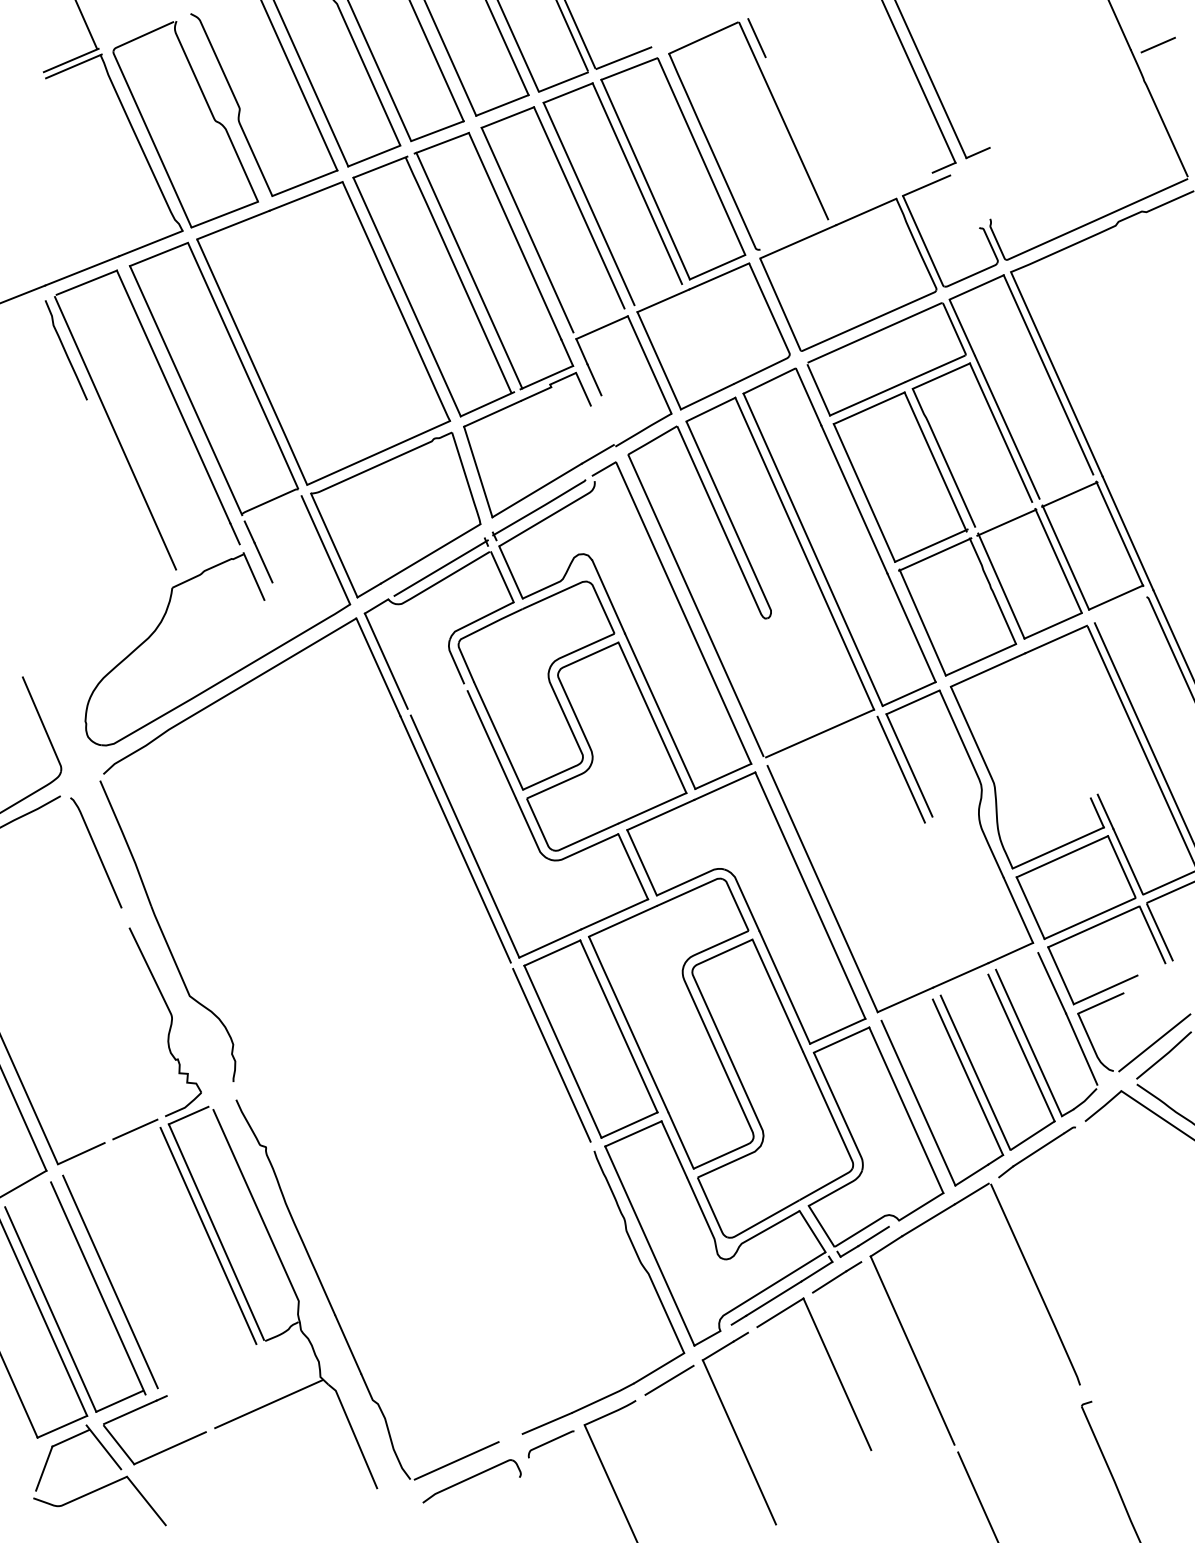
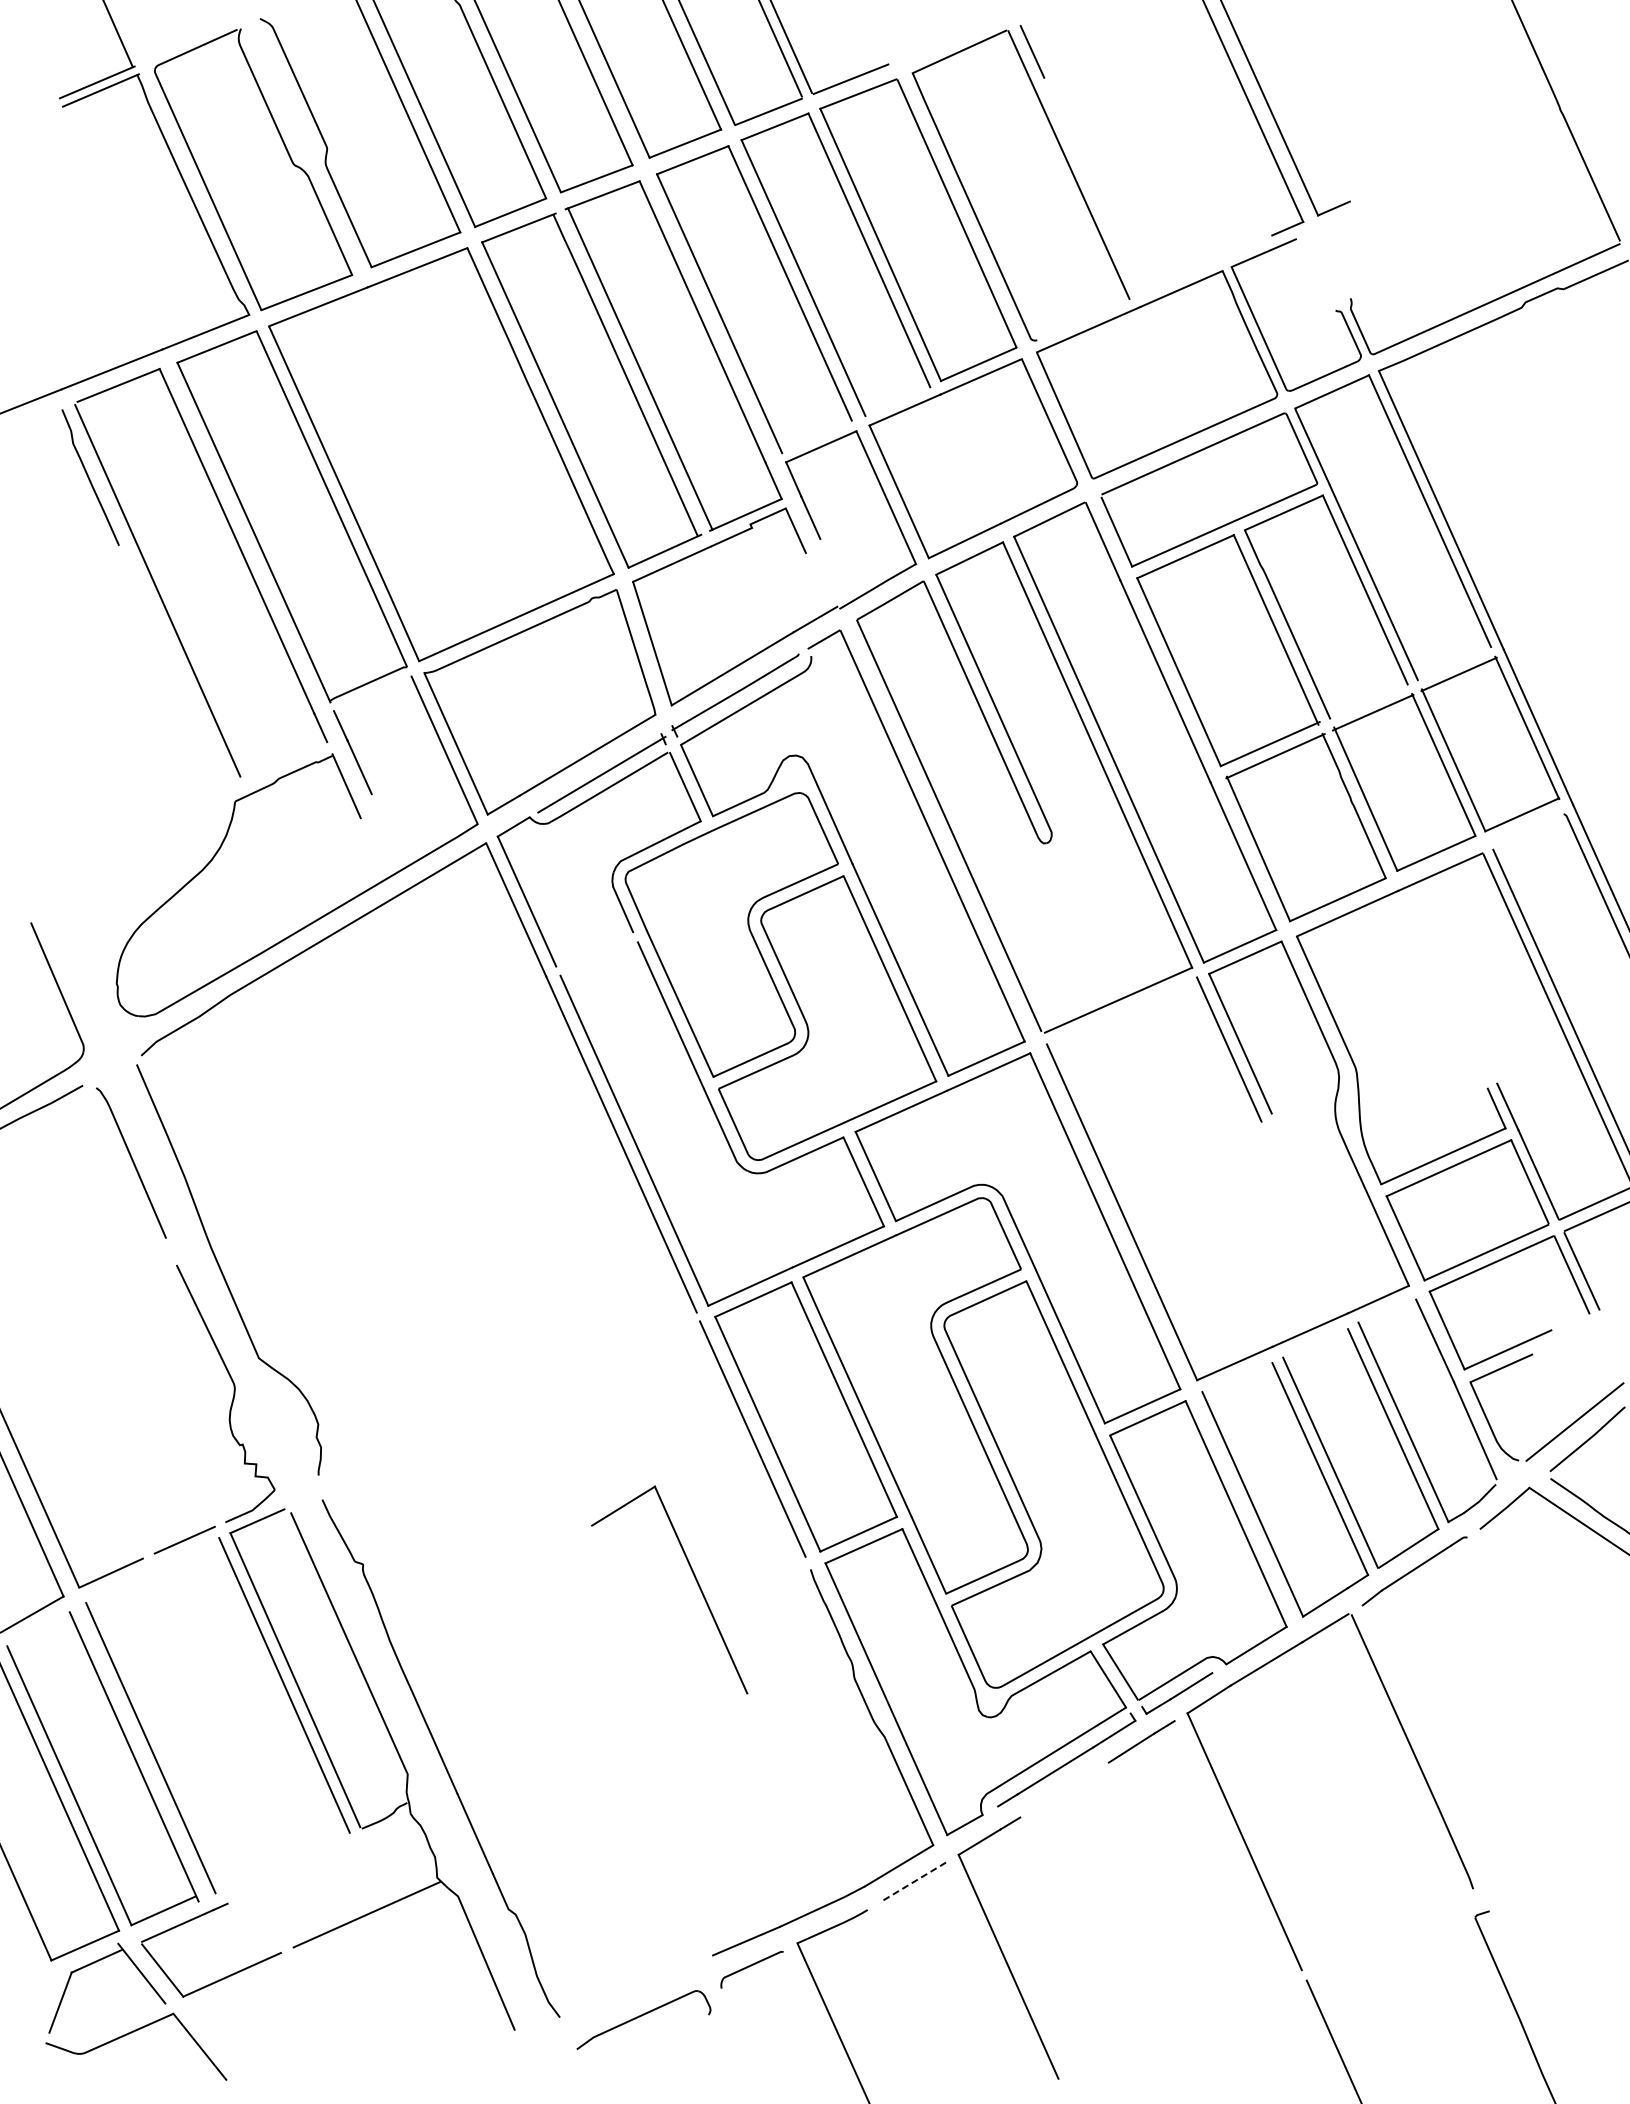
line: (1158, 45) -> (1579, 61), removed
part: (832, 1365) -> (694, 1578), moved
line: (668, 1380) -> (912, 1882), solid -> dashed
line: (456, 1460) -> (622, 1991), removed

